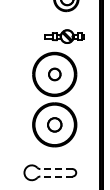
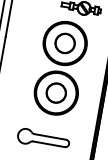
part: (54, 74) -> (64, 43), size x1.67
circle: (54, 124) -> (56, 92), size x1.43
line: (55, 169) -> (49, 137), dashed -> solid
line: (55, 176) -> (48, 144), dashed -> solid

